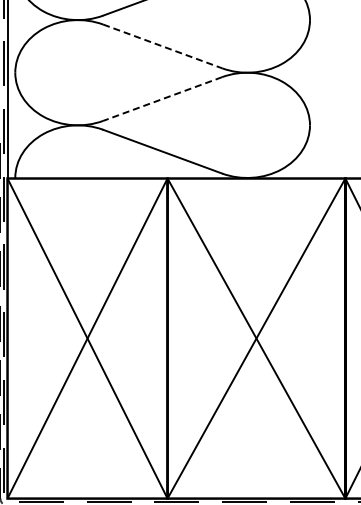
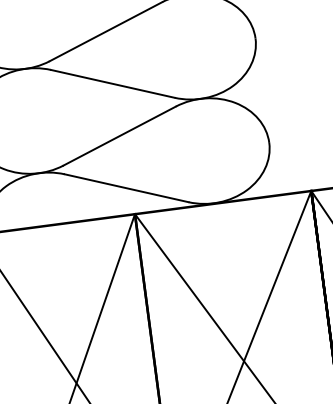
line: (163, 46) -> (113, 83), dashed -> solid
line: (162, 99) -> (119, 136), dashed -> solid

